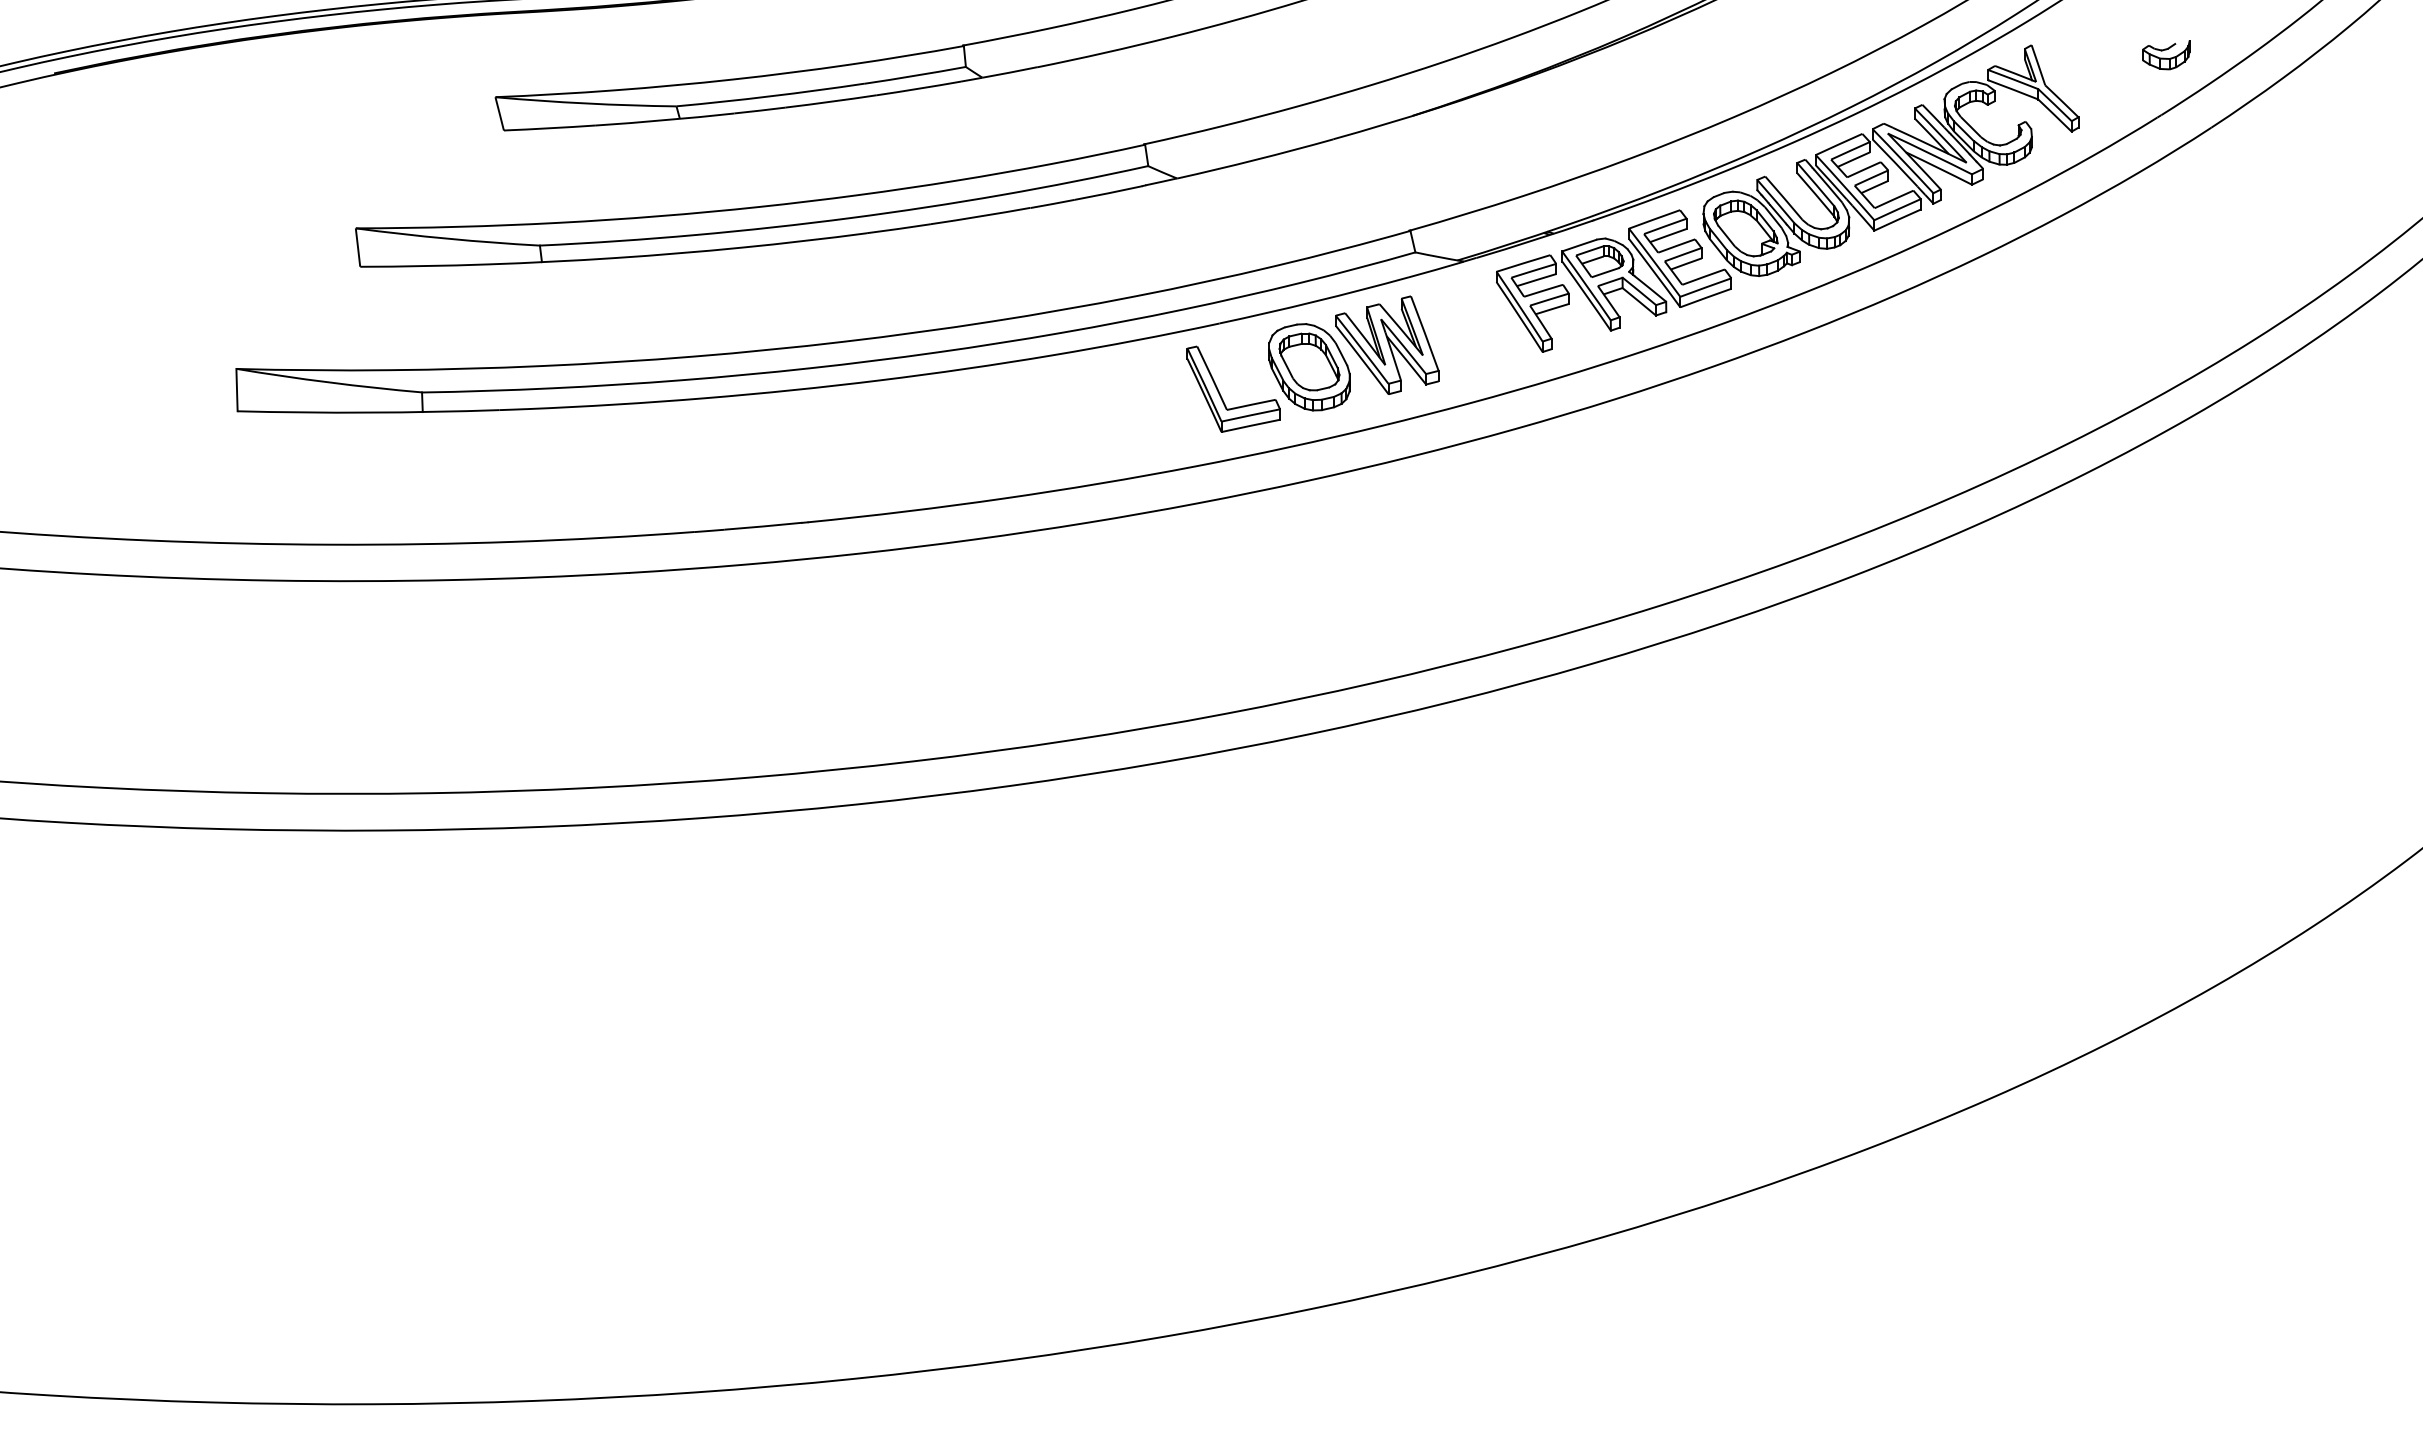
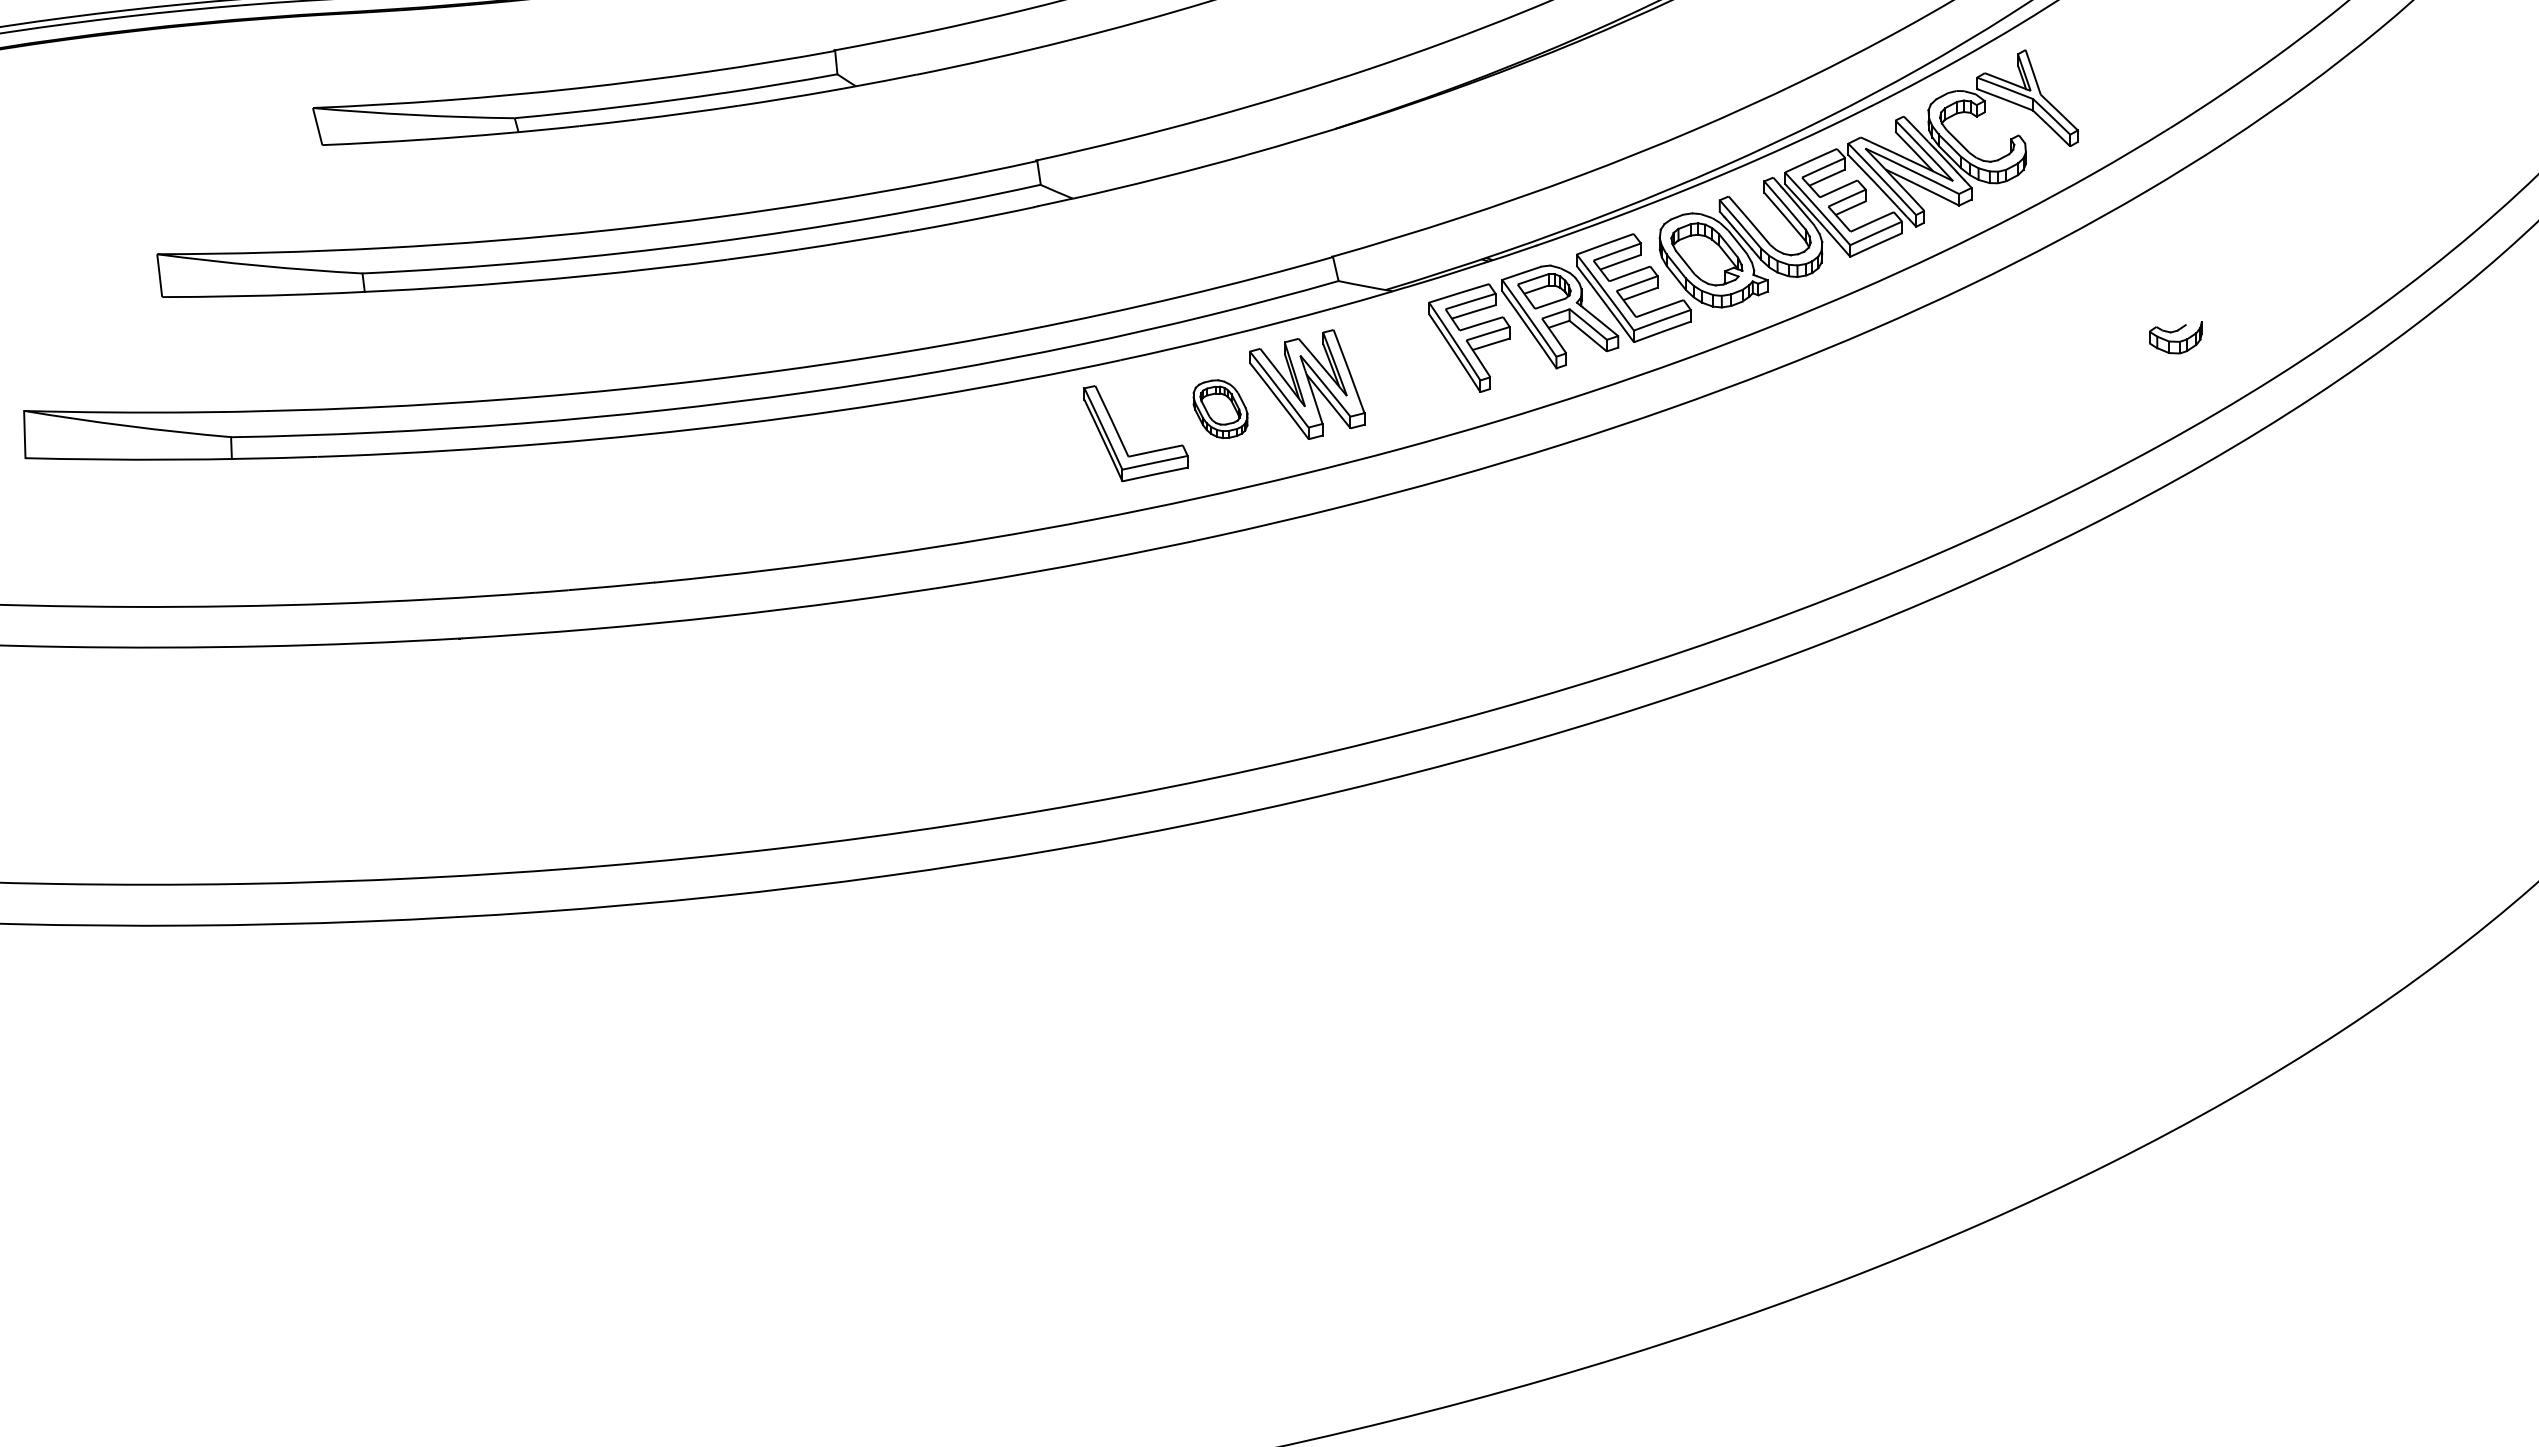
part: (2166, 55) -> (2175, 338), moved
part: (1309, 367) -> (1220, 409), size x0.6

